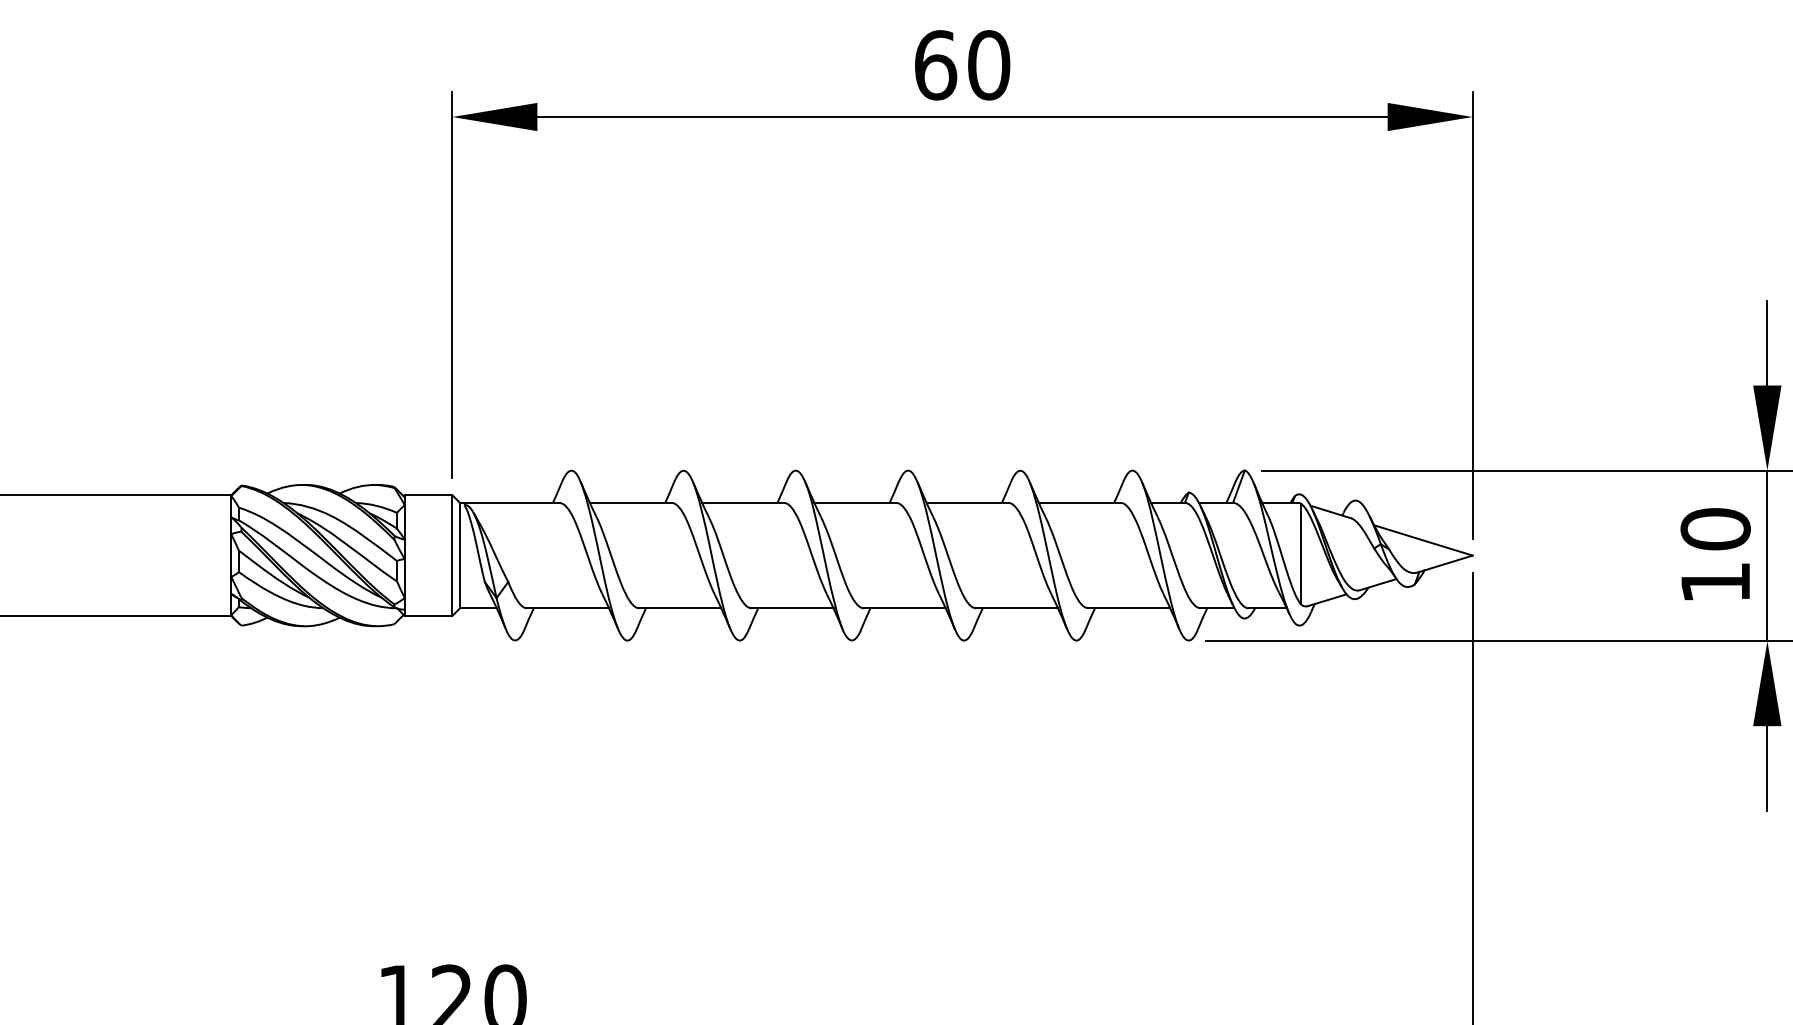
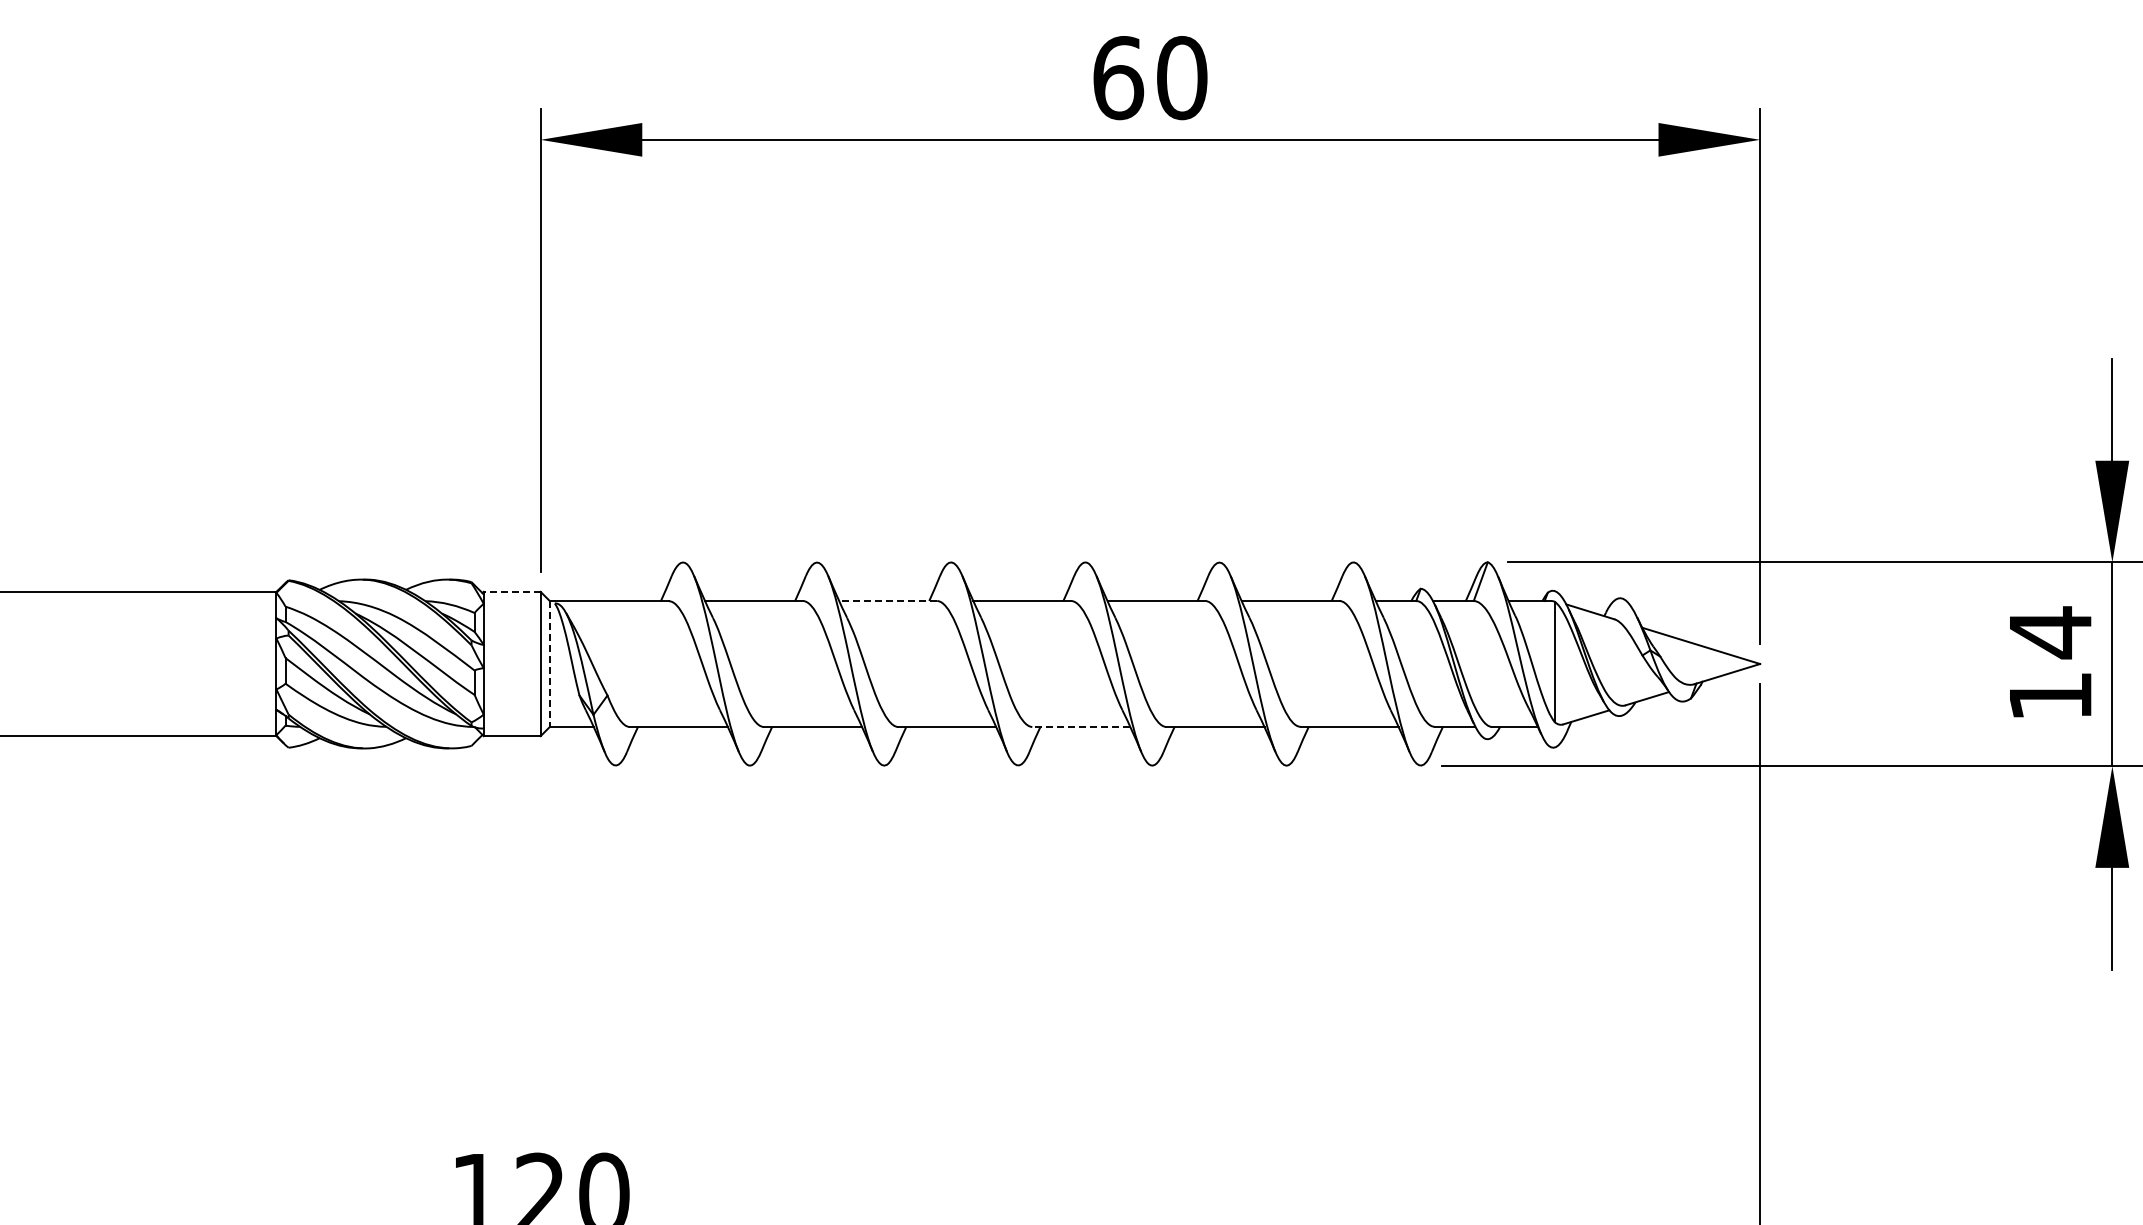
line: (427, 494) -> (511, 591), solid -> dashed
line: (743, 503) -> (888, 601), solid -> dashed
text: (1715, 529) -> (2050, 632), 10 -> 14
line: (459, 556) -> (549, 664), solid -> dashed
line: (904, 608) -> (1080, 727), solid -> dashed

